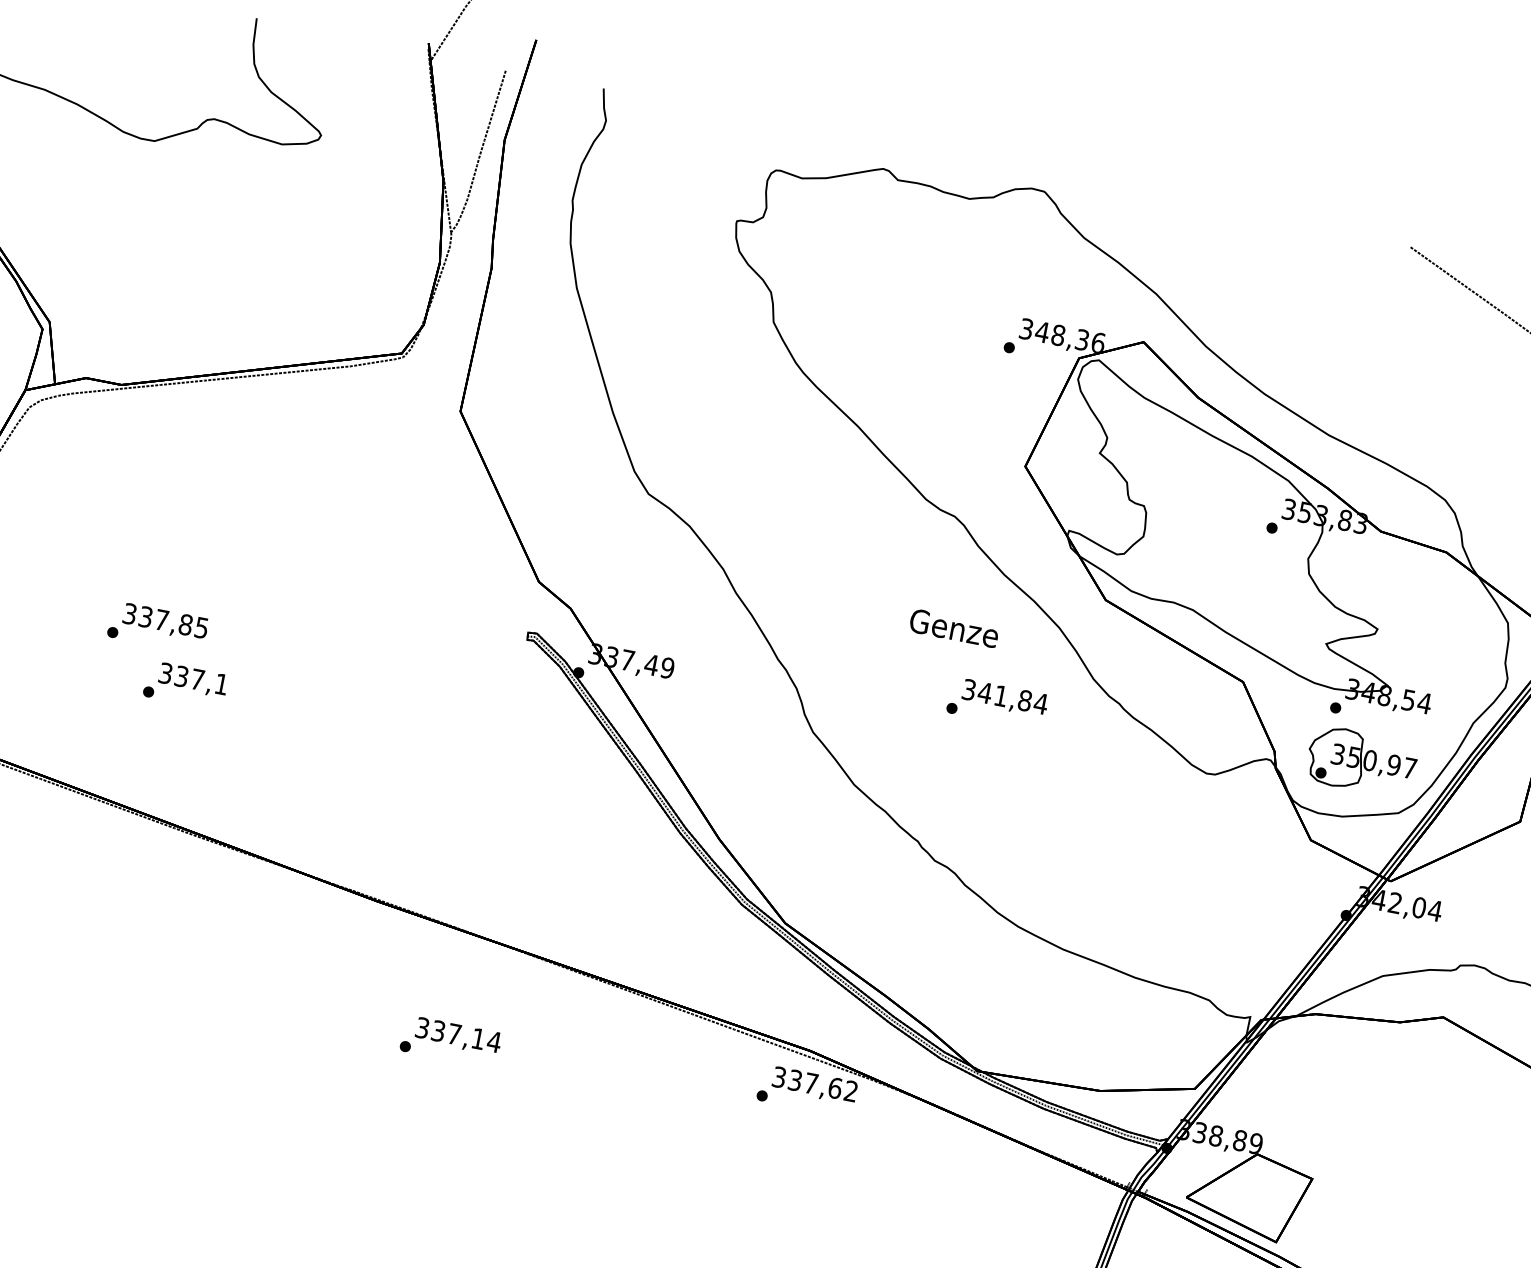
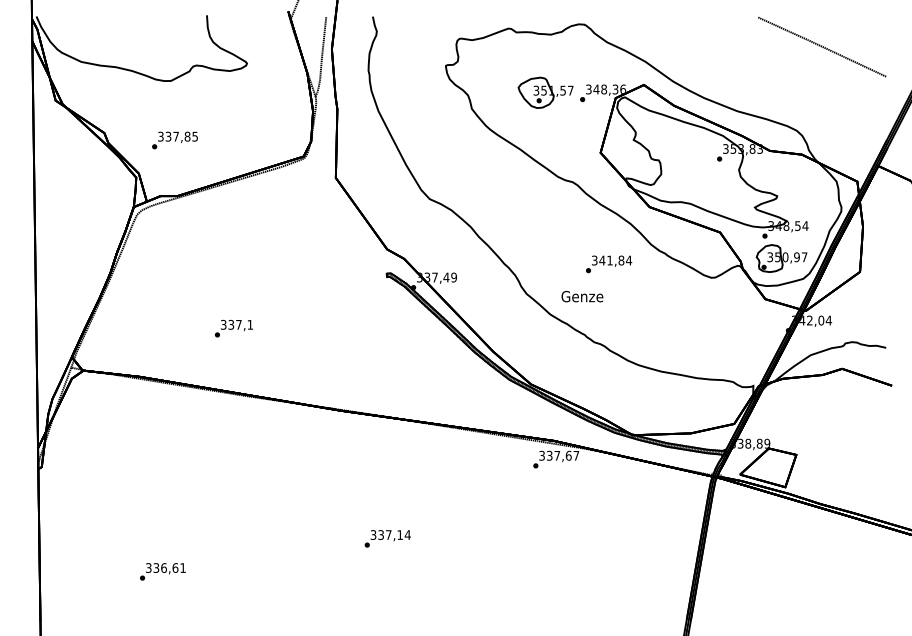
part: (934, 317) -> (545, 92), added
text: (156, 627) -> (174, 140), moved
text: (954, 628) -> (582, 296), moved
text: (450, 1040) -> (387, 538), moved
text: (851, 1090) -> (576, 455), 337,62 -> 337,67

